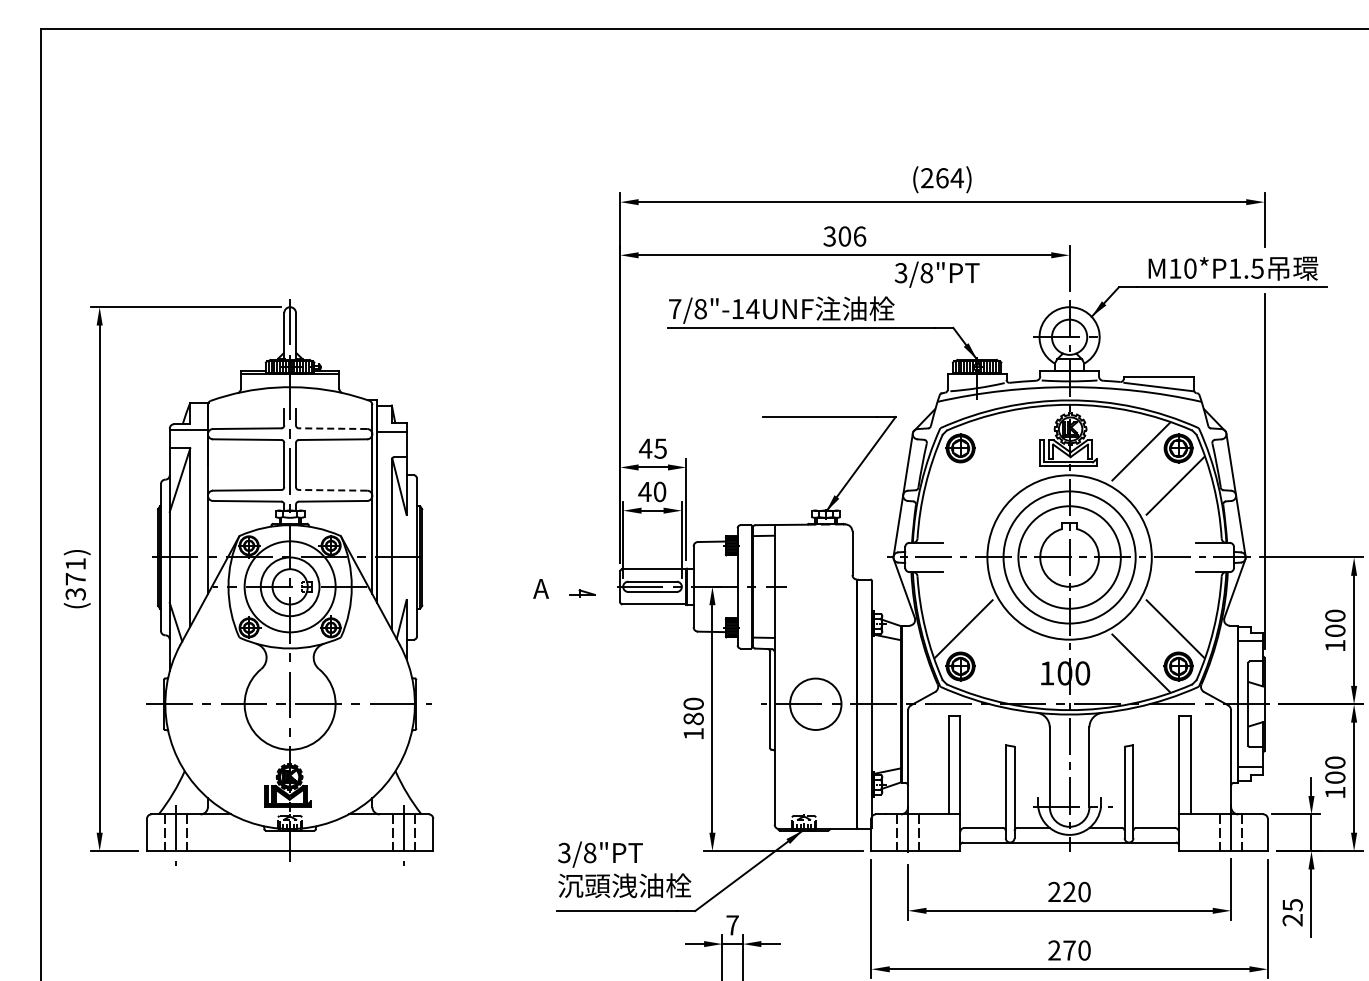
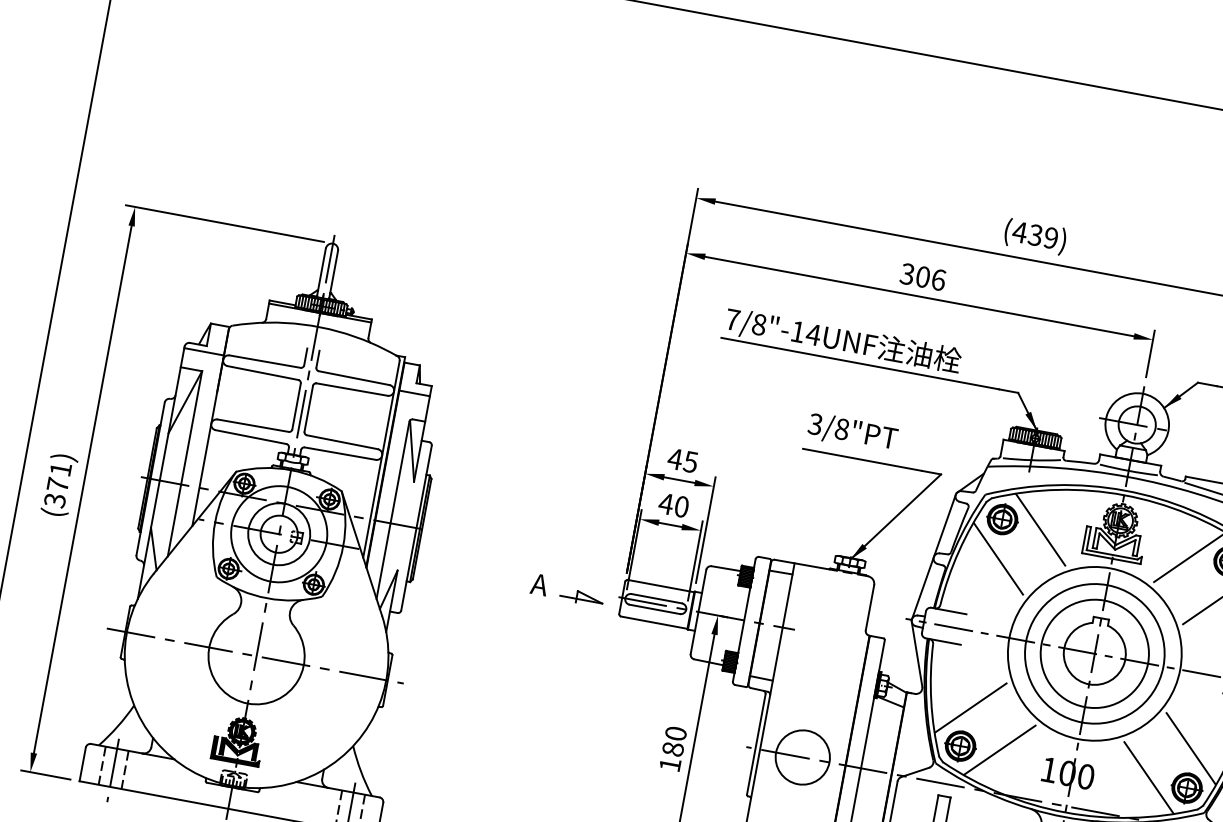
text: (942, 178) -> (1035, 235), (264) -> (439)
text: (936, 274) -> (851, 432), moved
line: (332, 428) -> (353, 377), dashed -> solid
line: (997, 451) -> (1040, 529), added
line: (963, 485) -> (998, 558), added
line: (332, 490) -> (341, 442), dashed -> solid
part: (582, 593) -> (581, 597), size x1.67
line: (997, 663) -> (999, 750), added

